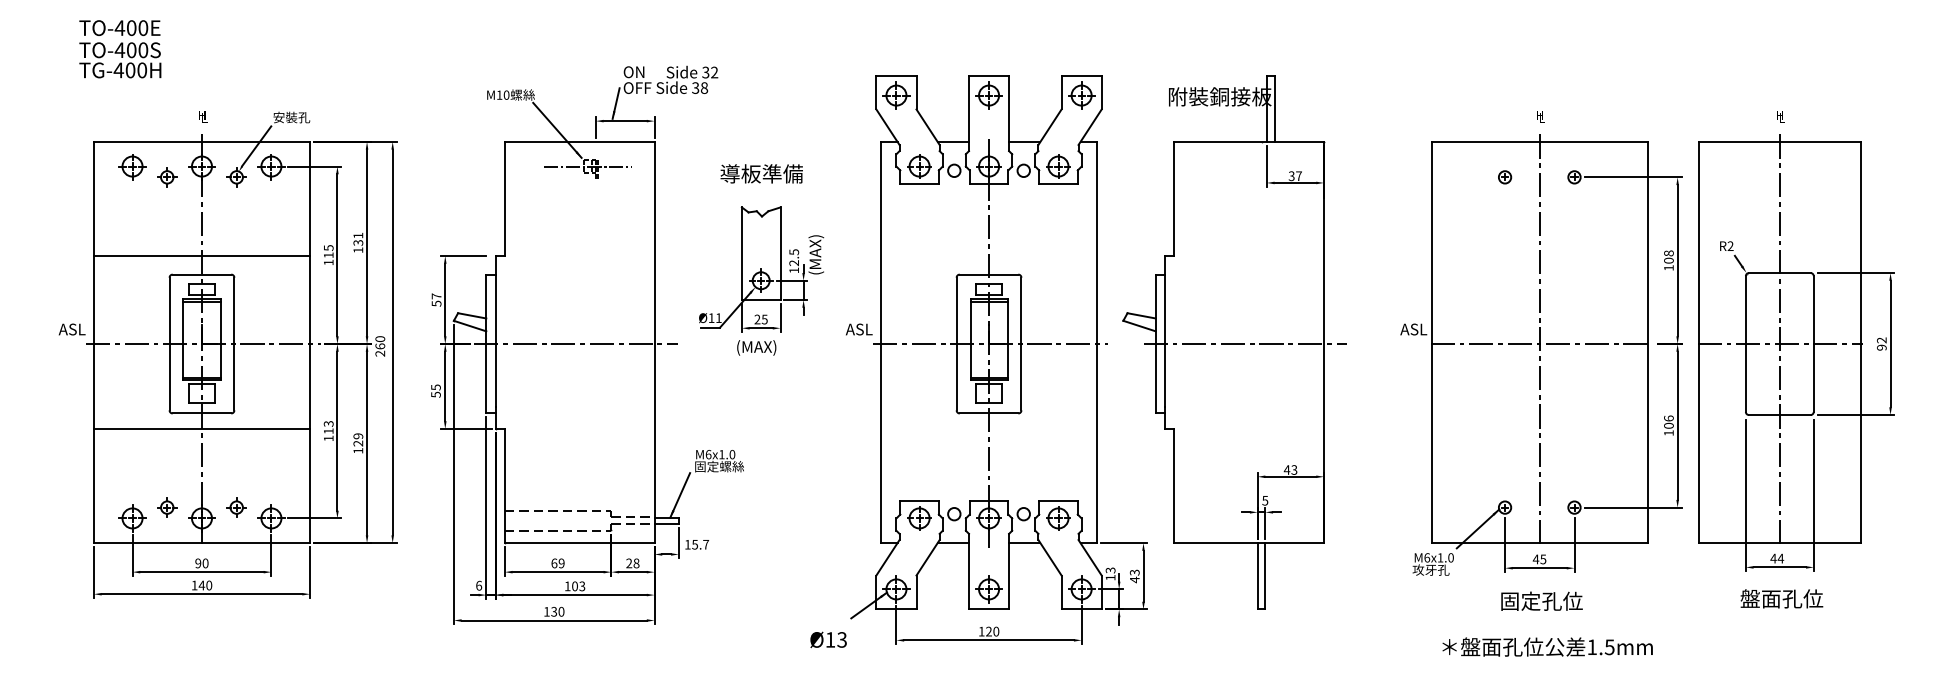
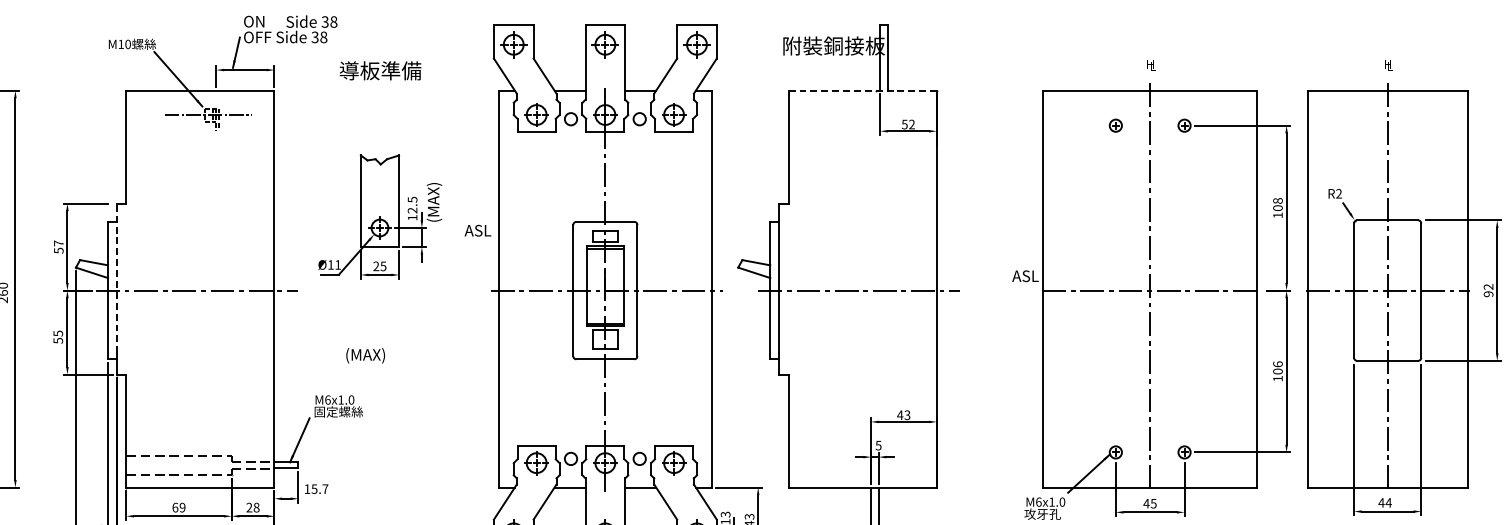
text: (714, 72) -> (333, 21), 32 -> 38
line: (1249, 141) -> (863, 90), solid -> dashed
text: (761, 173) -> (380, 70), moved
text: (1295, 175) -> (908, 123), 37 -> 52
text: (859, 329) -> (478, 230), moved
line: (495, 331) -> (117, 278), solid -> dashed
text: (756, 347) -> (365, 355), moved

